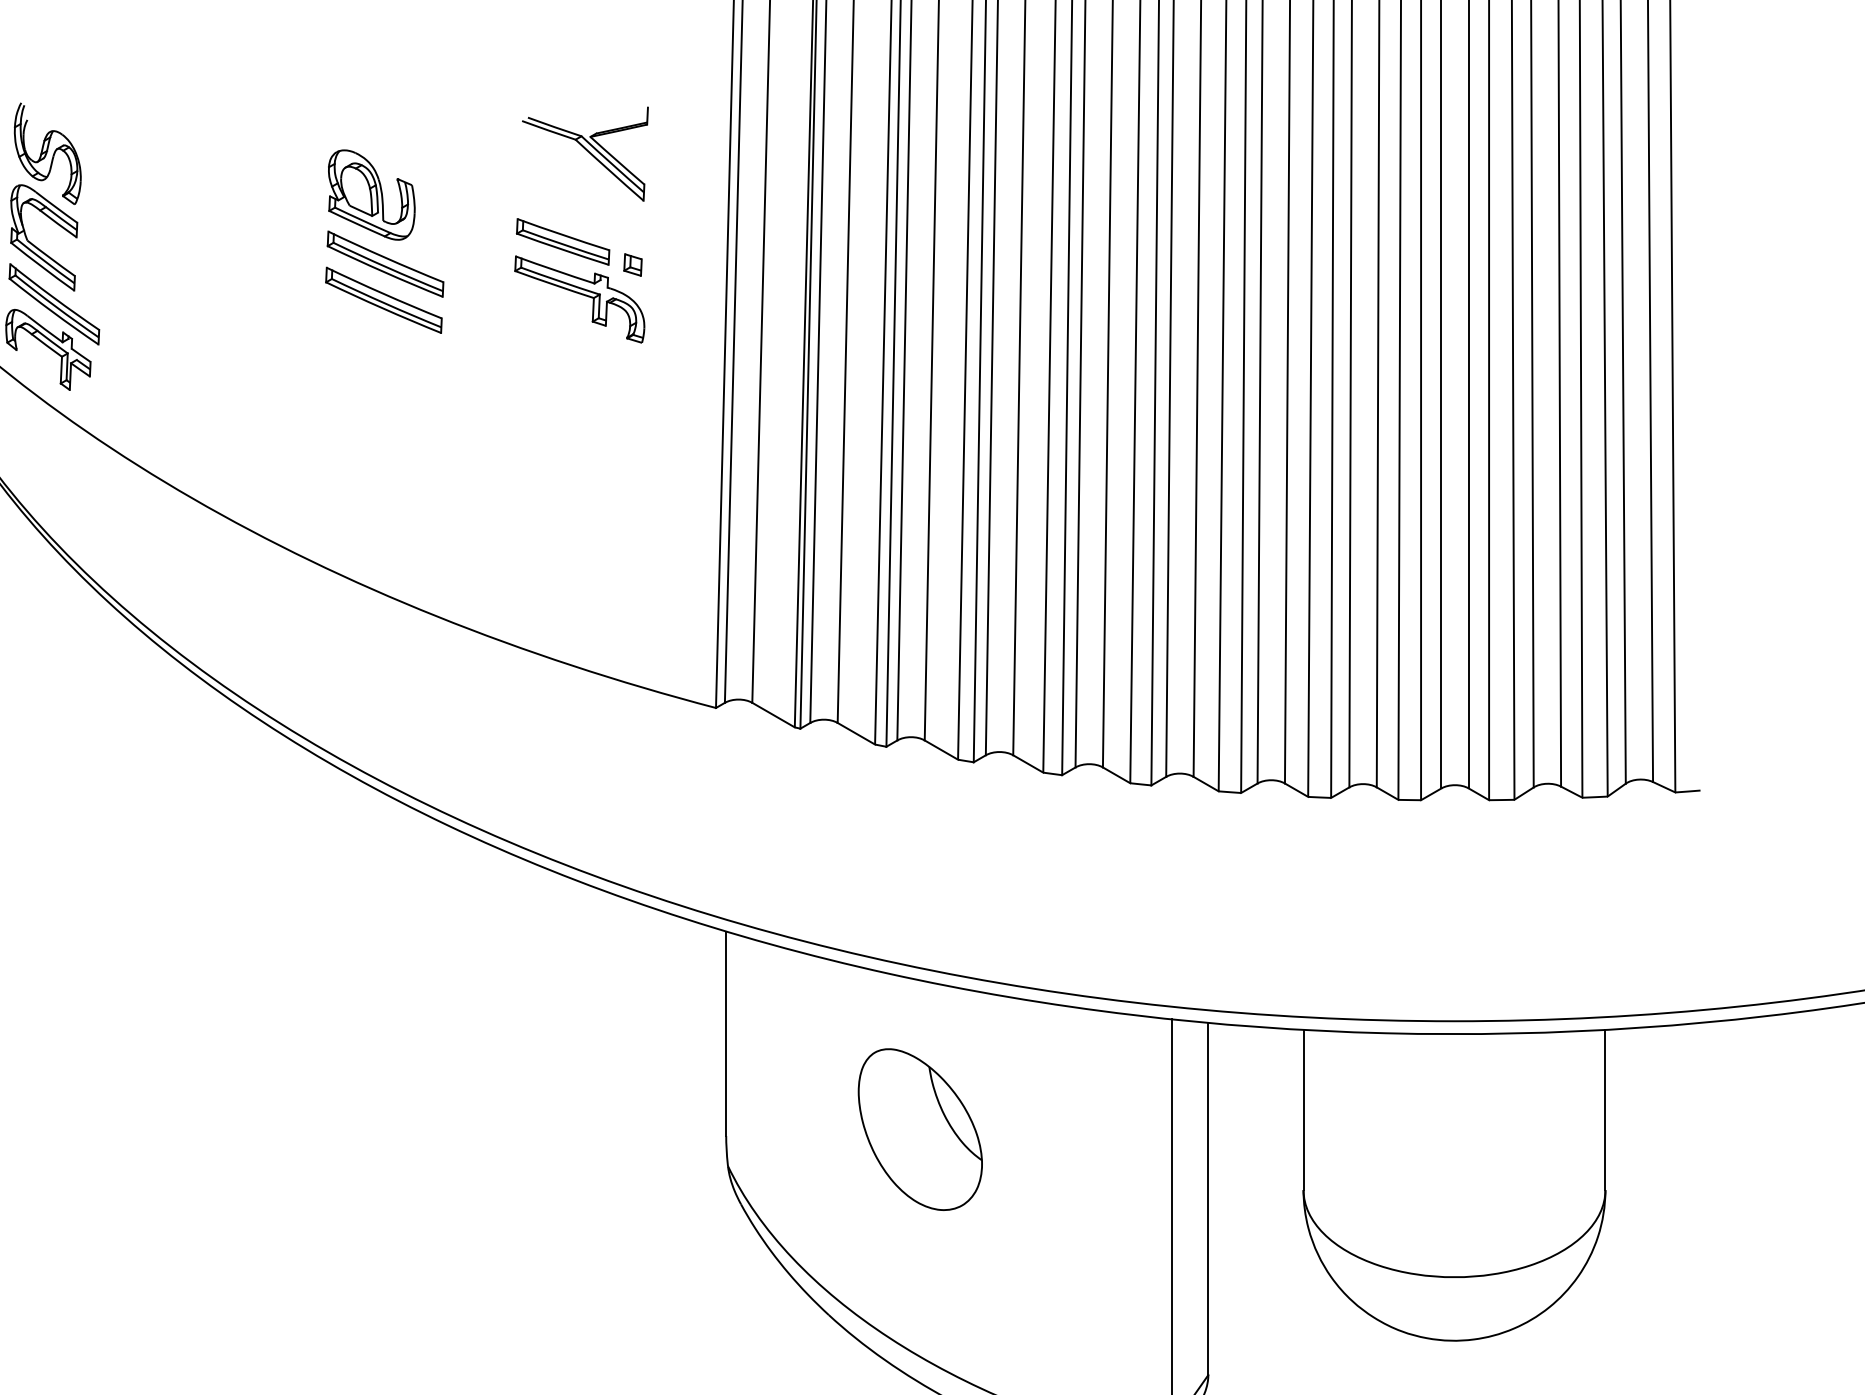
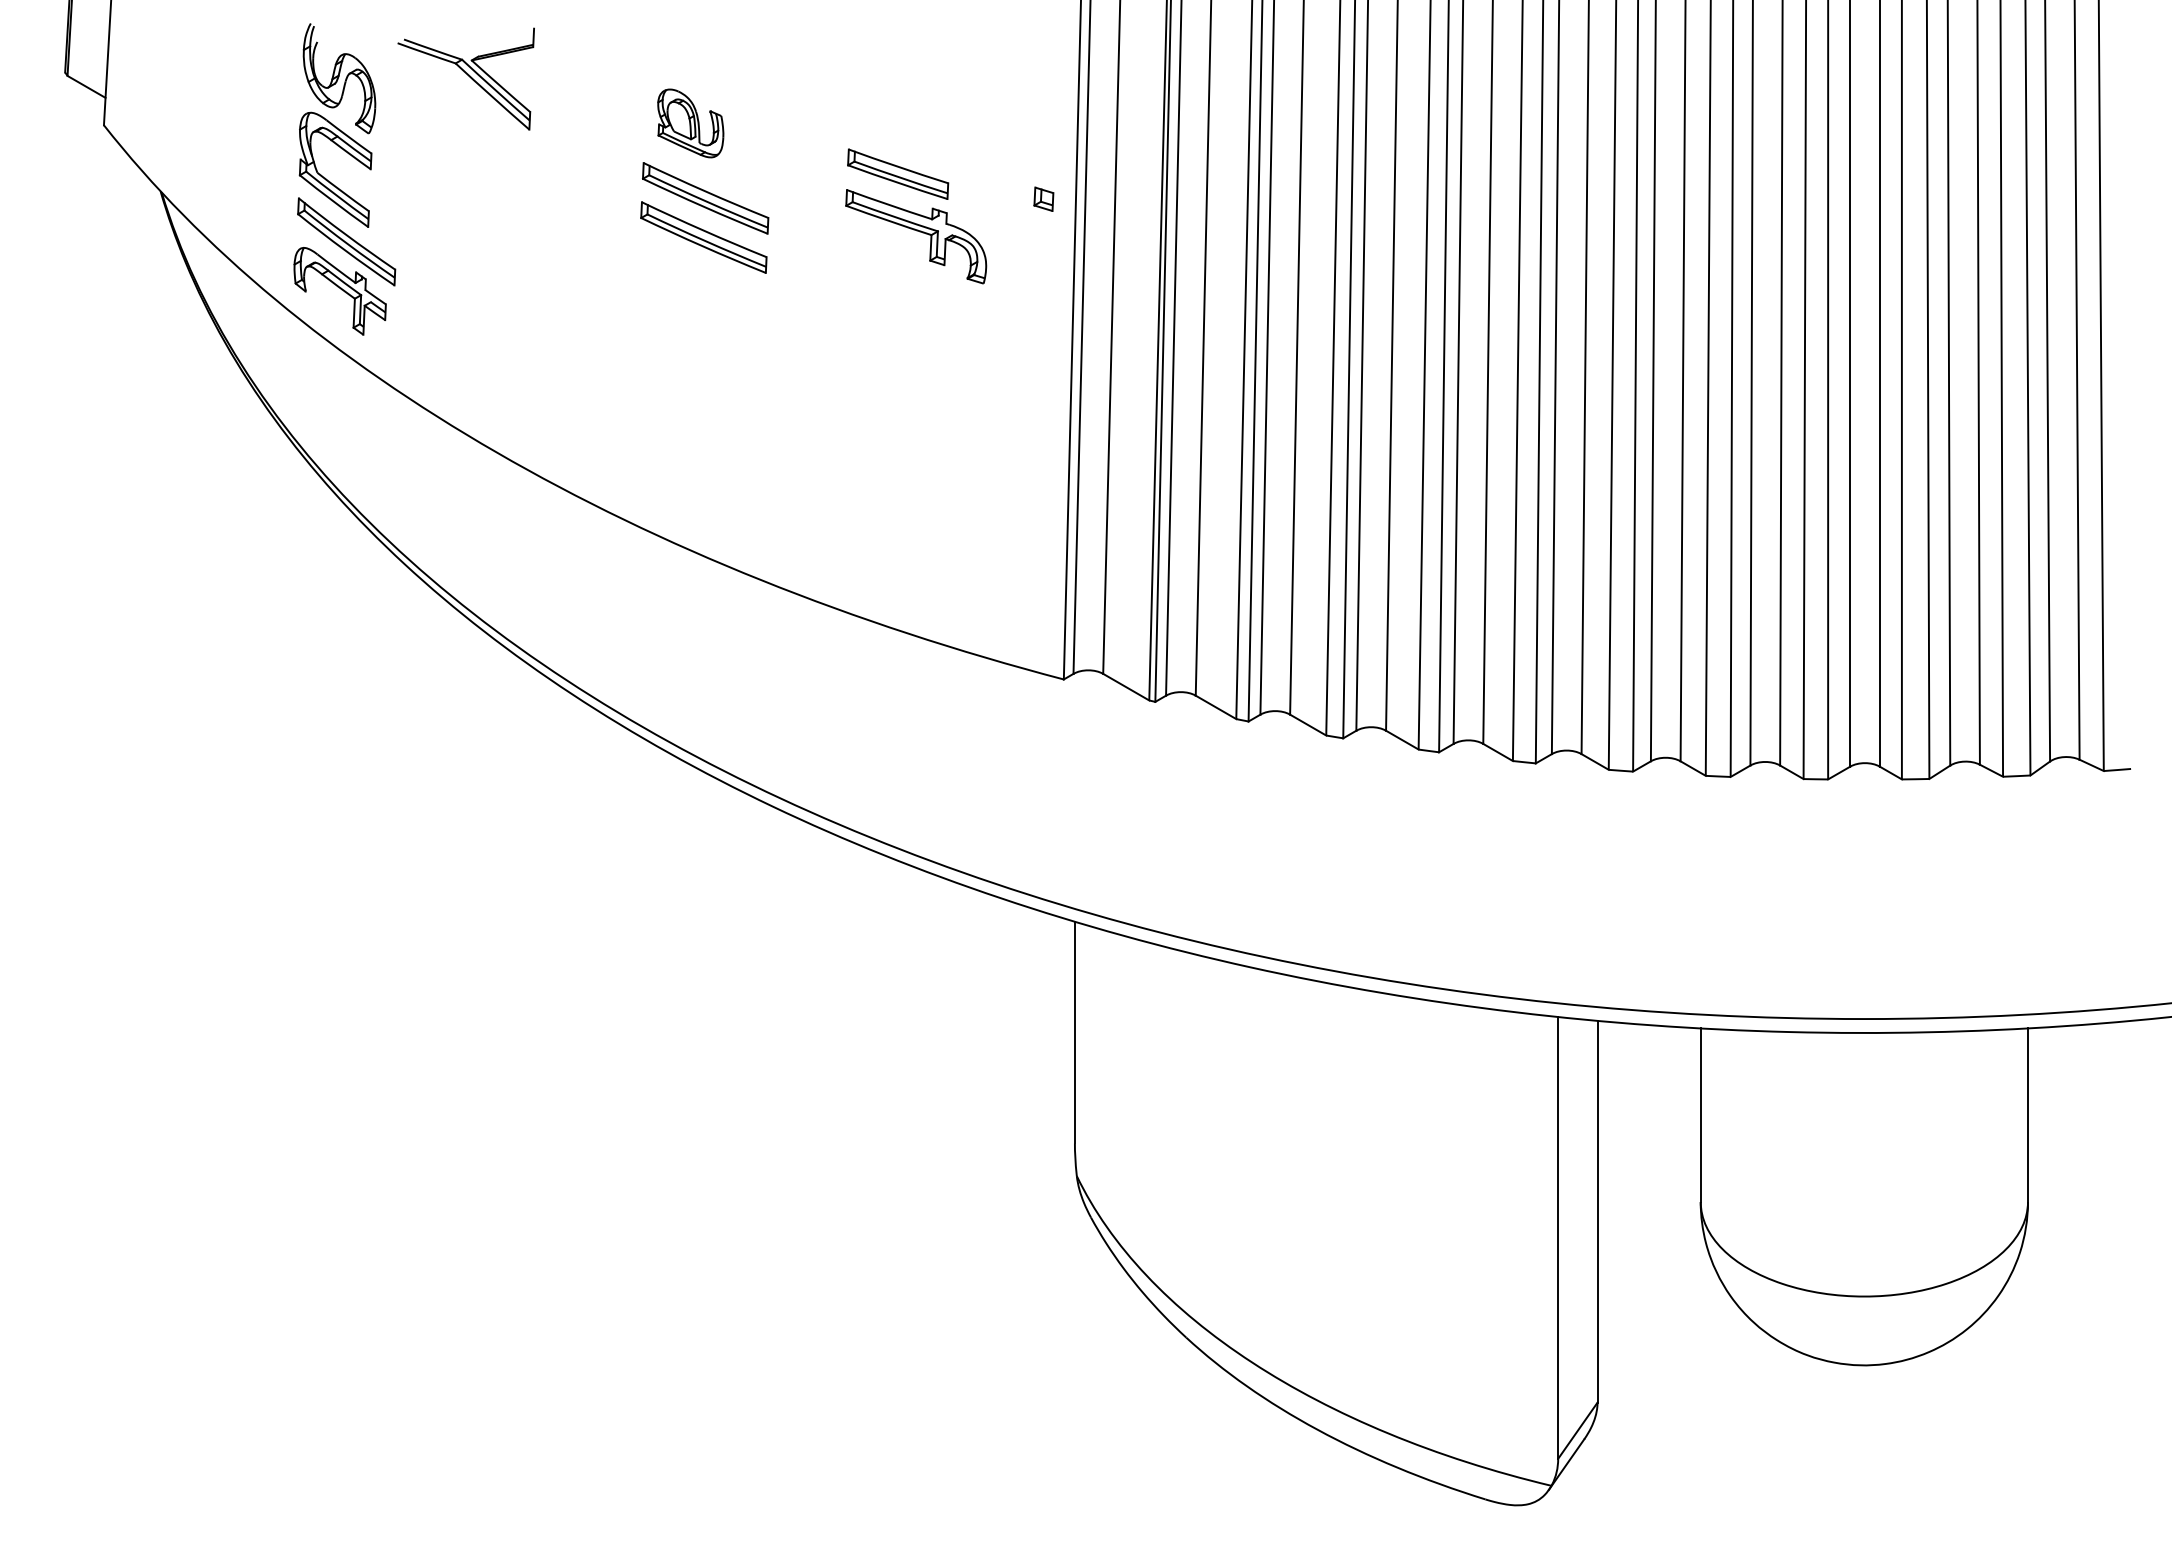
part: (584, 153) -> (465, 78), moved
part: (371, 195) -> (690, 123), size x0.7
part: (632, 264) -> (1043, 198), moved
part: (920, 1129) -> (1285, 1136), removed

